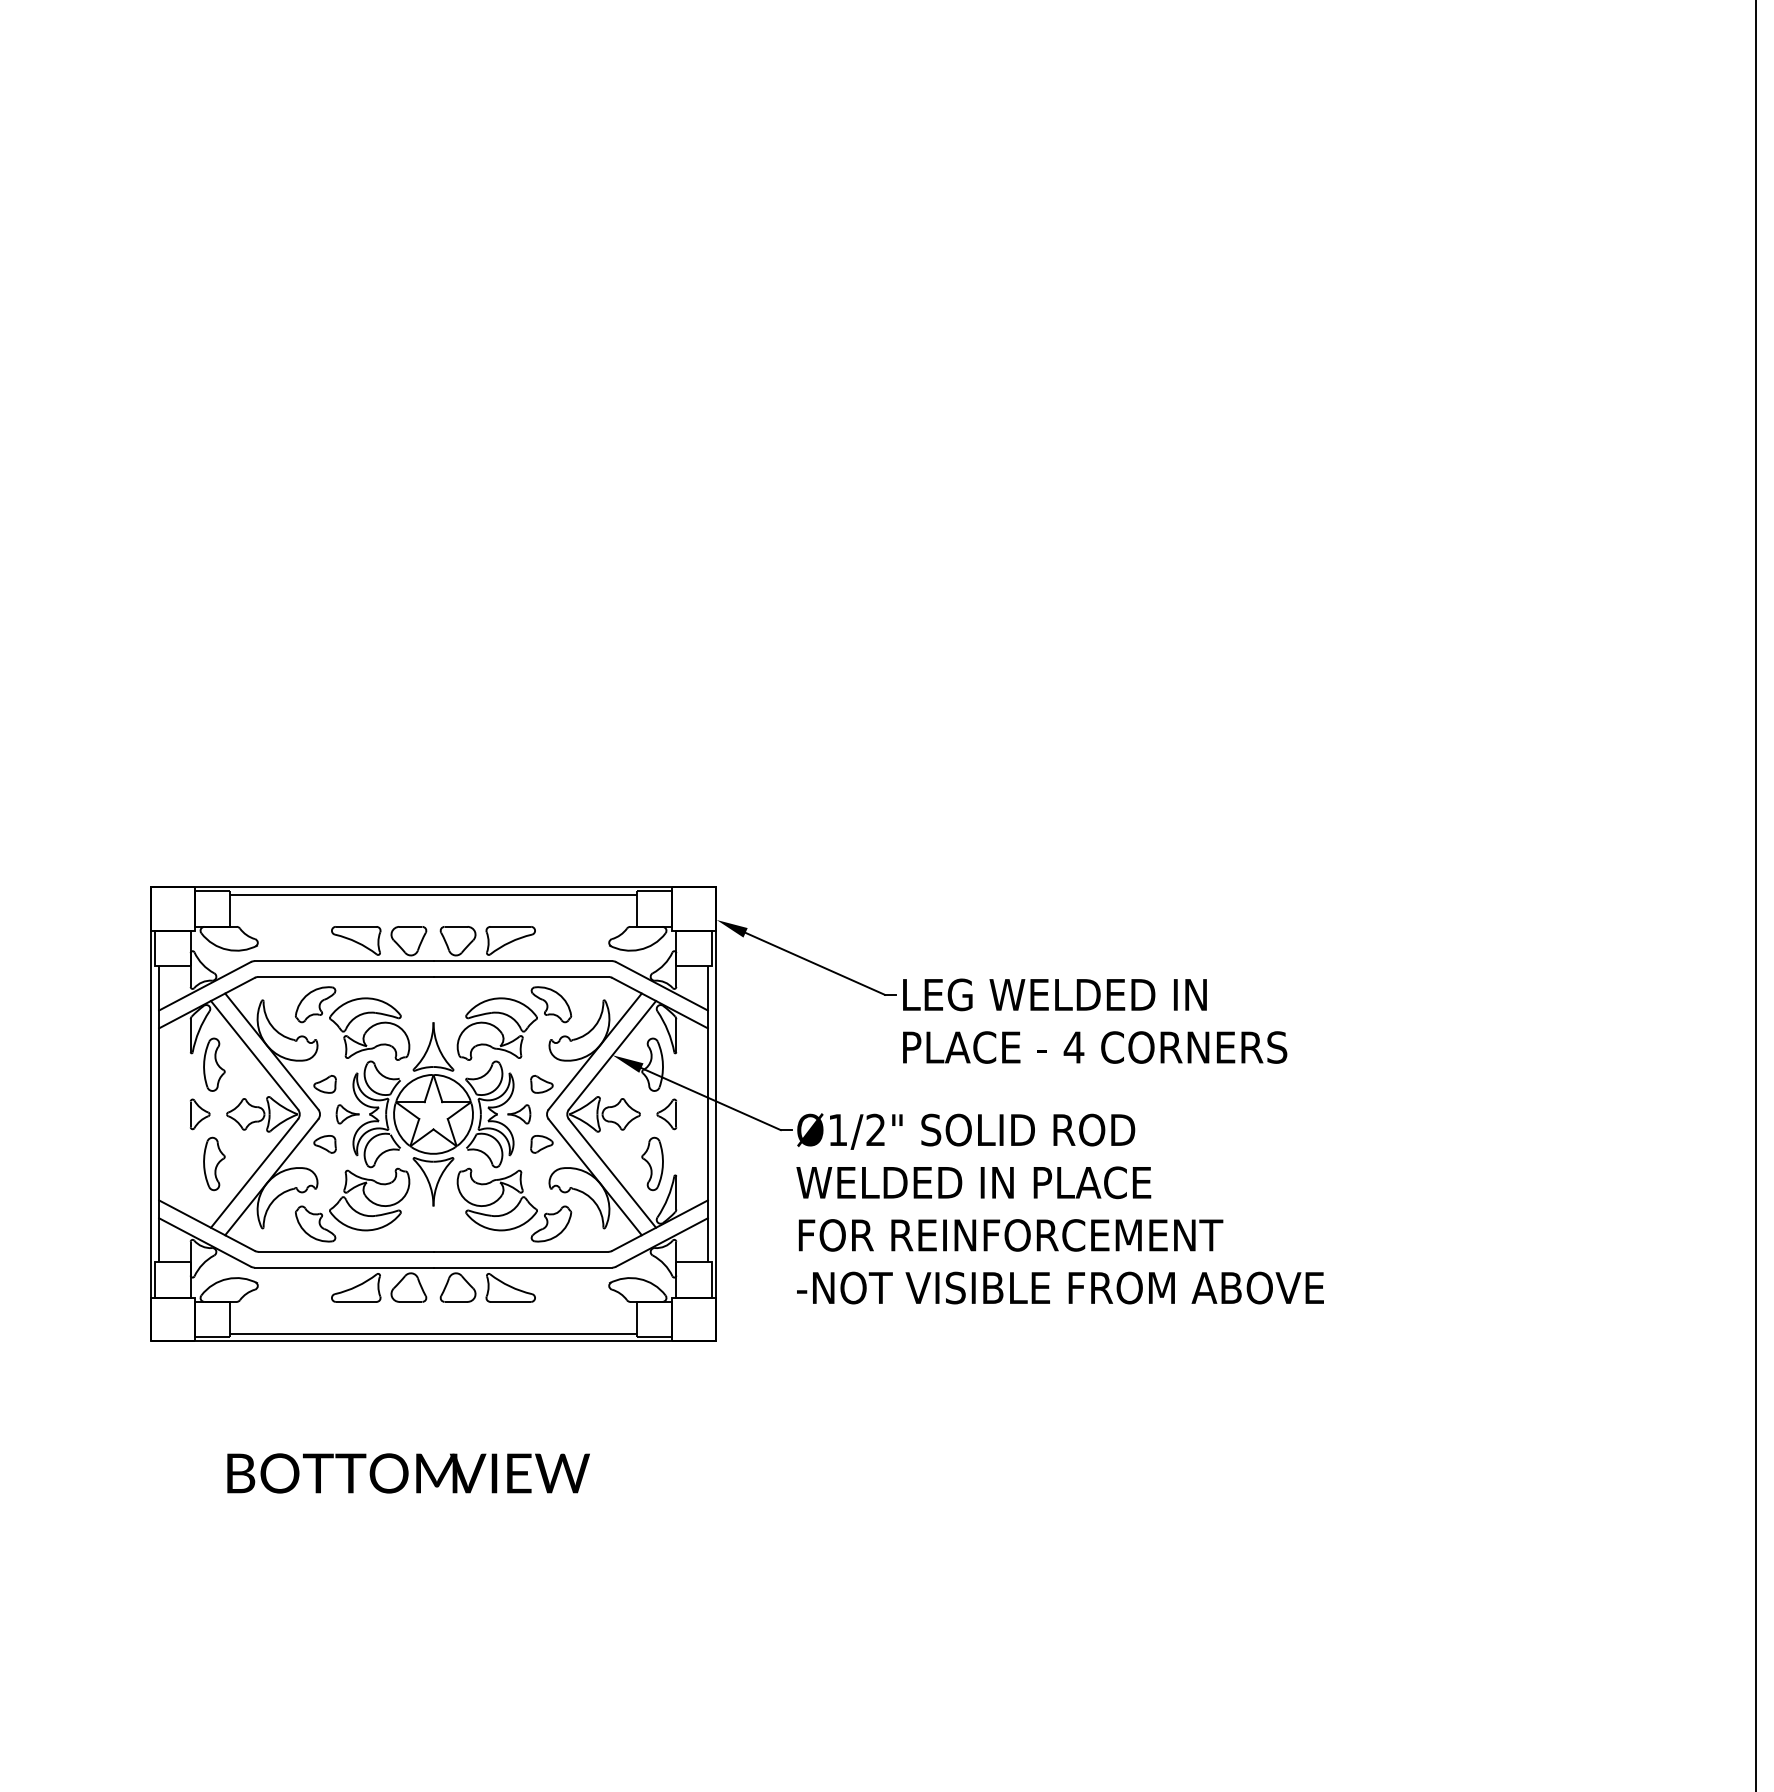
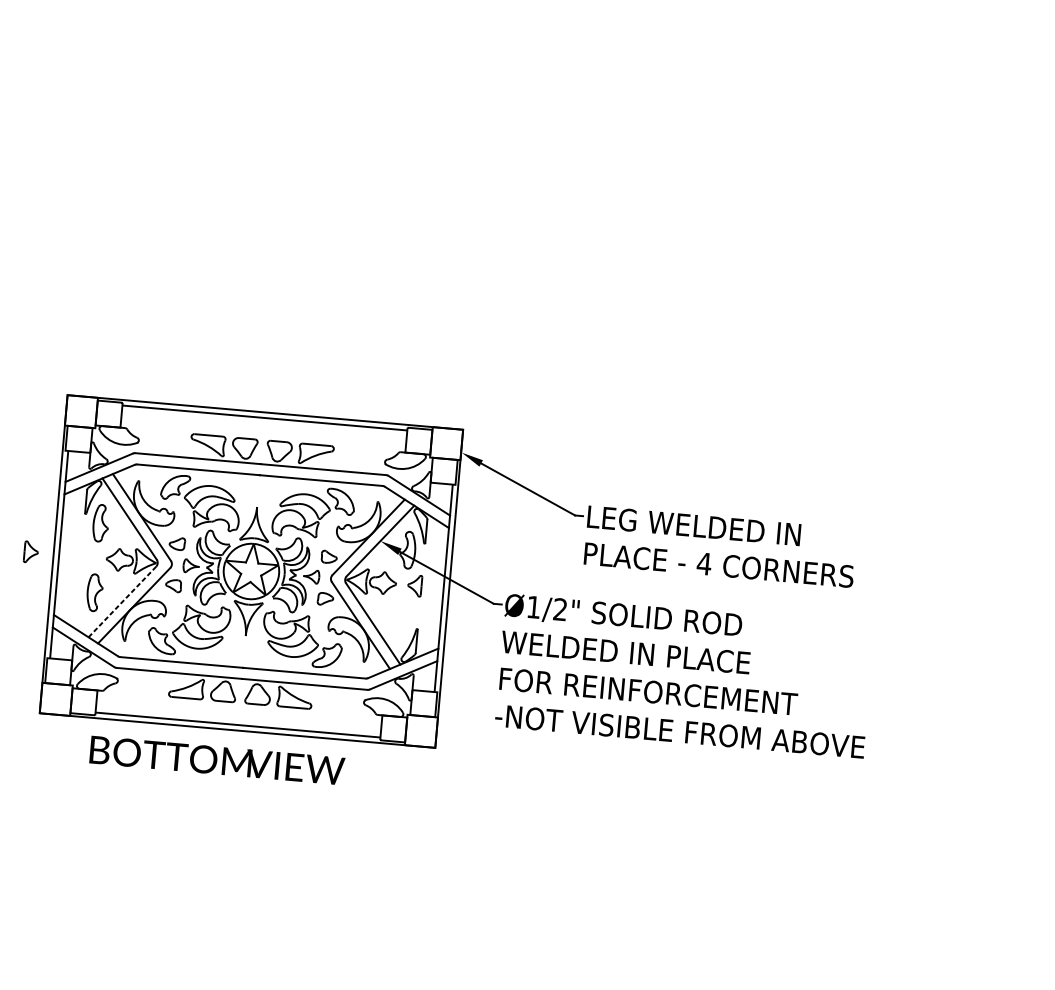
part: (199, 1114) -> (30, 552), moved
part: (652, 1163) -> (401, 619), removed
line: (254, 1173) -> (122, 601), solid -> dashed
text: (408, 1473) -> (217, 760), moved

